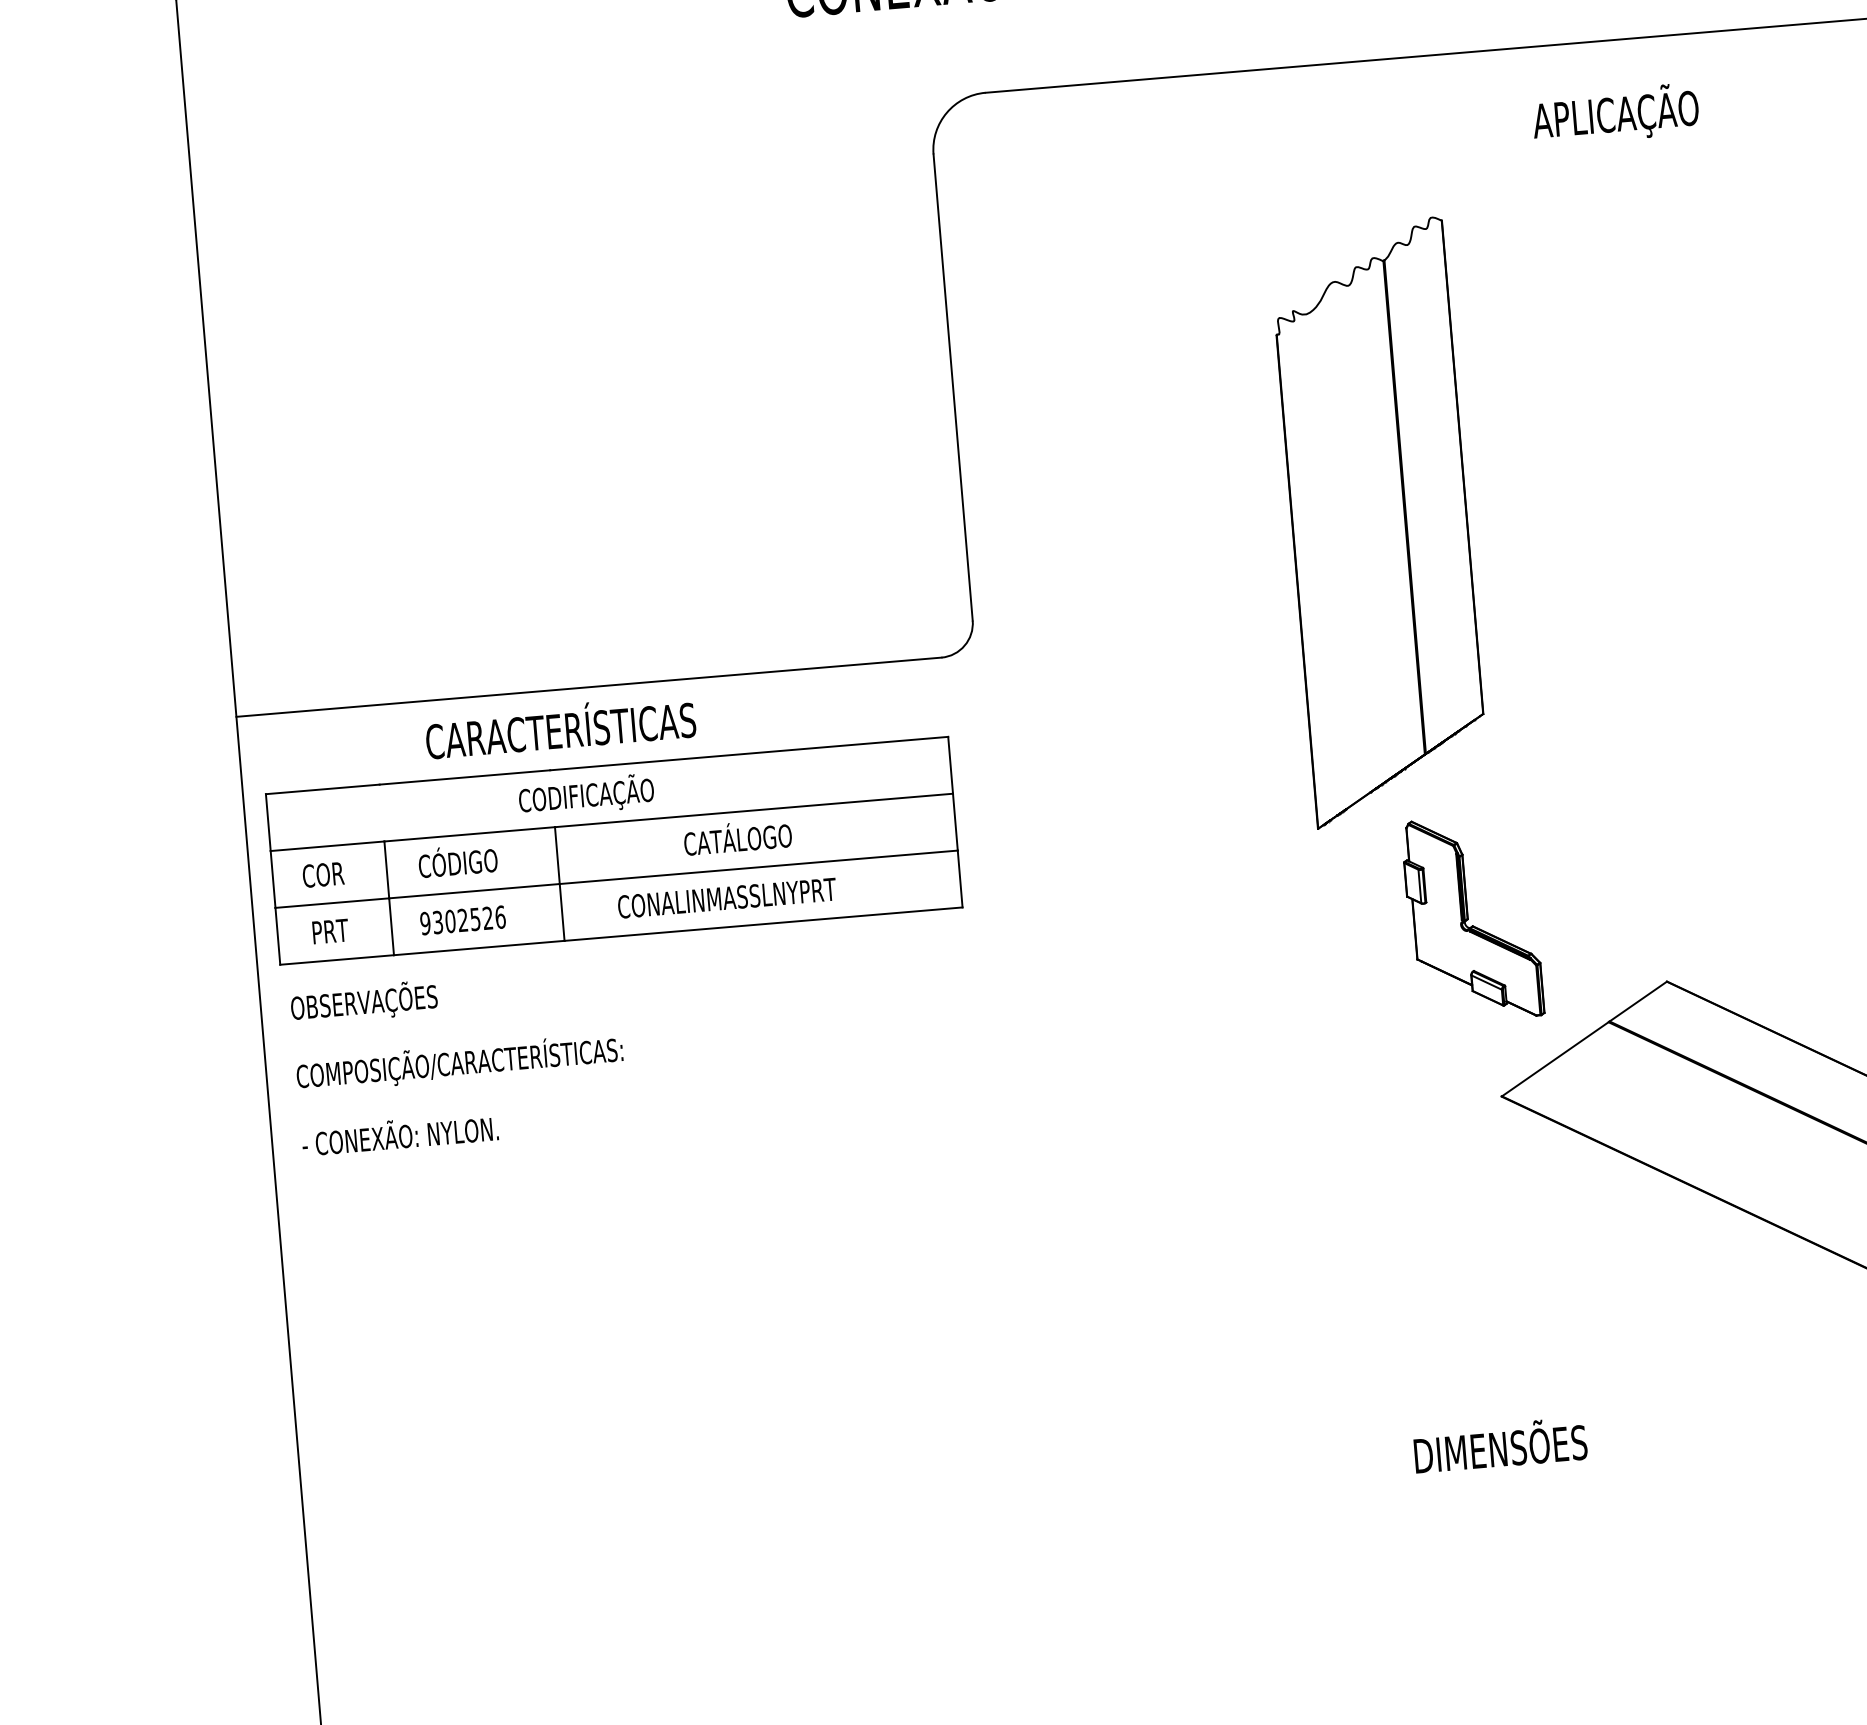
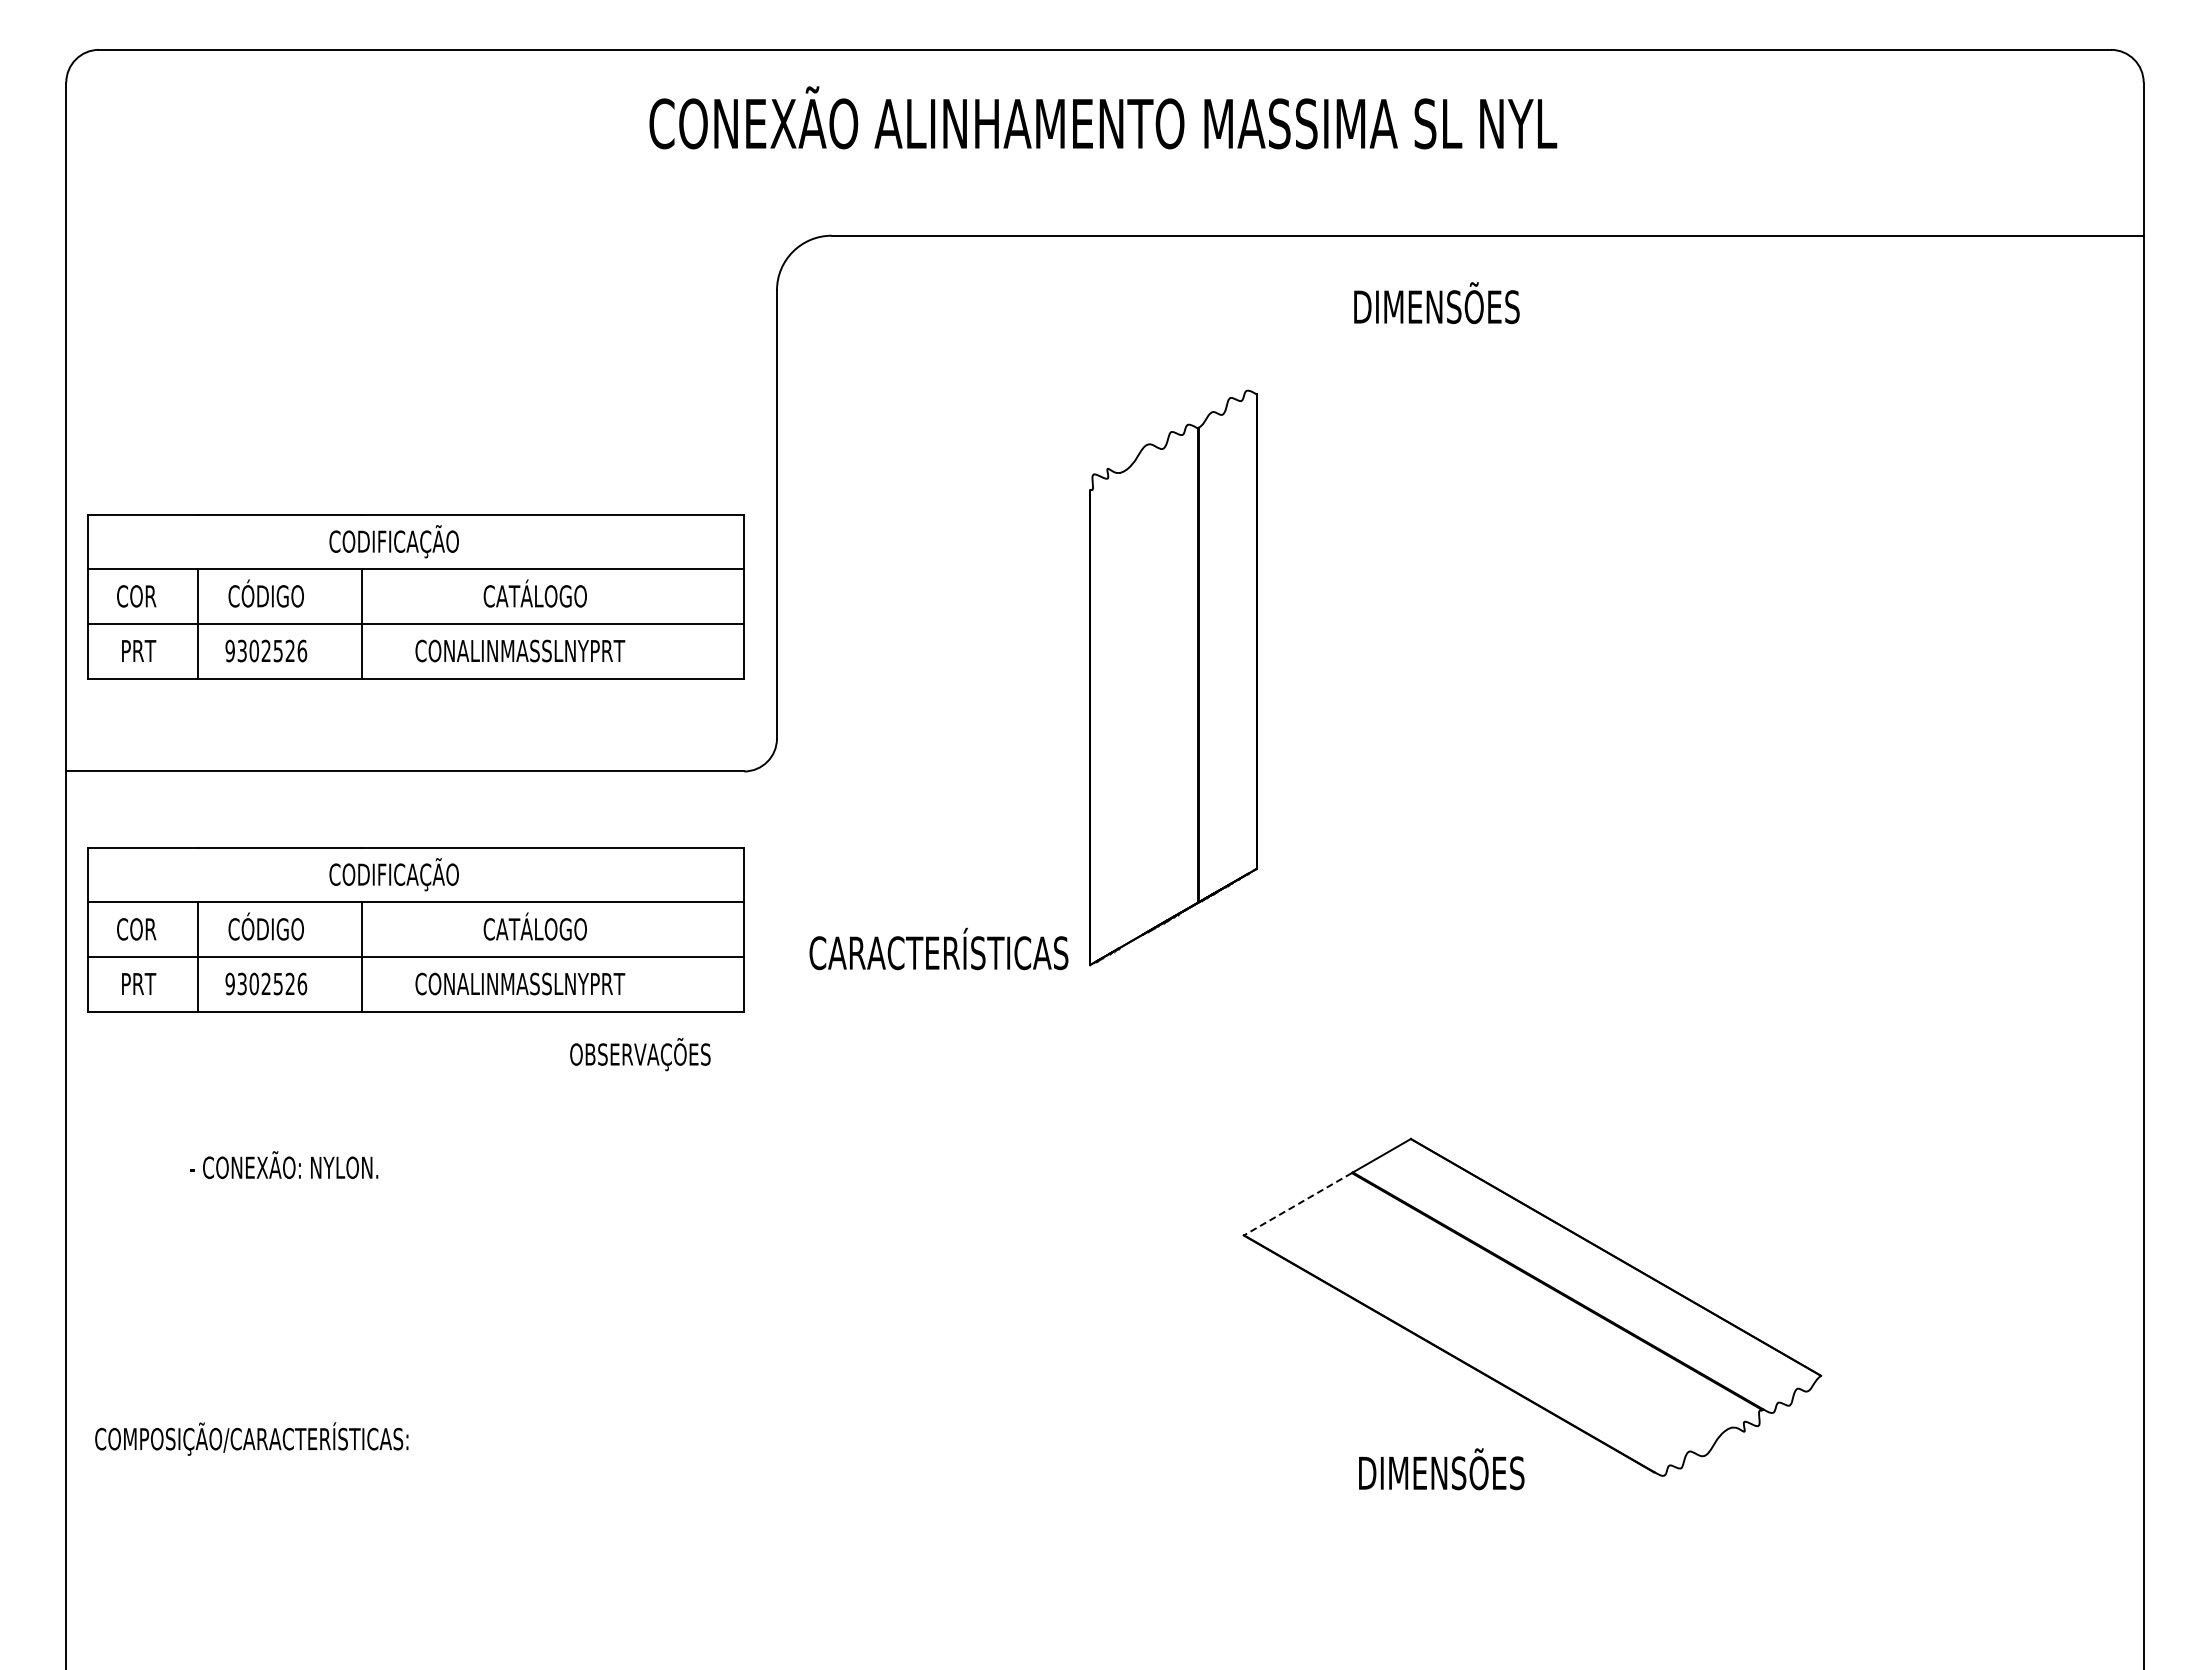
text: (1619, 114) -> (1435, 307), APLICAÇÃO -> DIMENSÕES
part: (584, 504) -> (415, 596), added
text: (560, 726) -> (938, 948), moved
part: (1472, 918) -> (1230, 1063), removed
text: (364, 1002) -> (640, 1054), moved
line: (1554, 1059) -> (1297, 1204), solid -> dashed
text: (459, 1062) -> (251, 1438), moved
text: (400, 1133) -> (284, 1164), moved
text: (1500, 1445) -> (1441, 1469), moved

